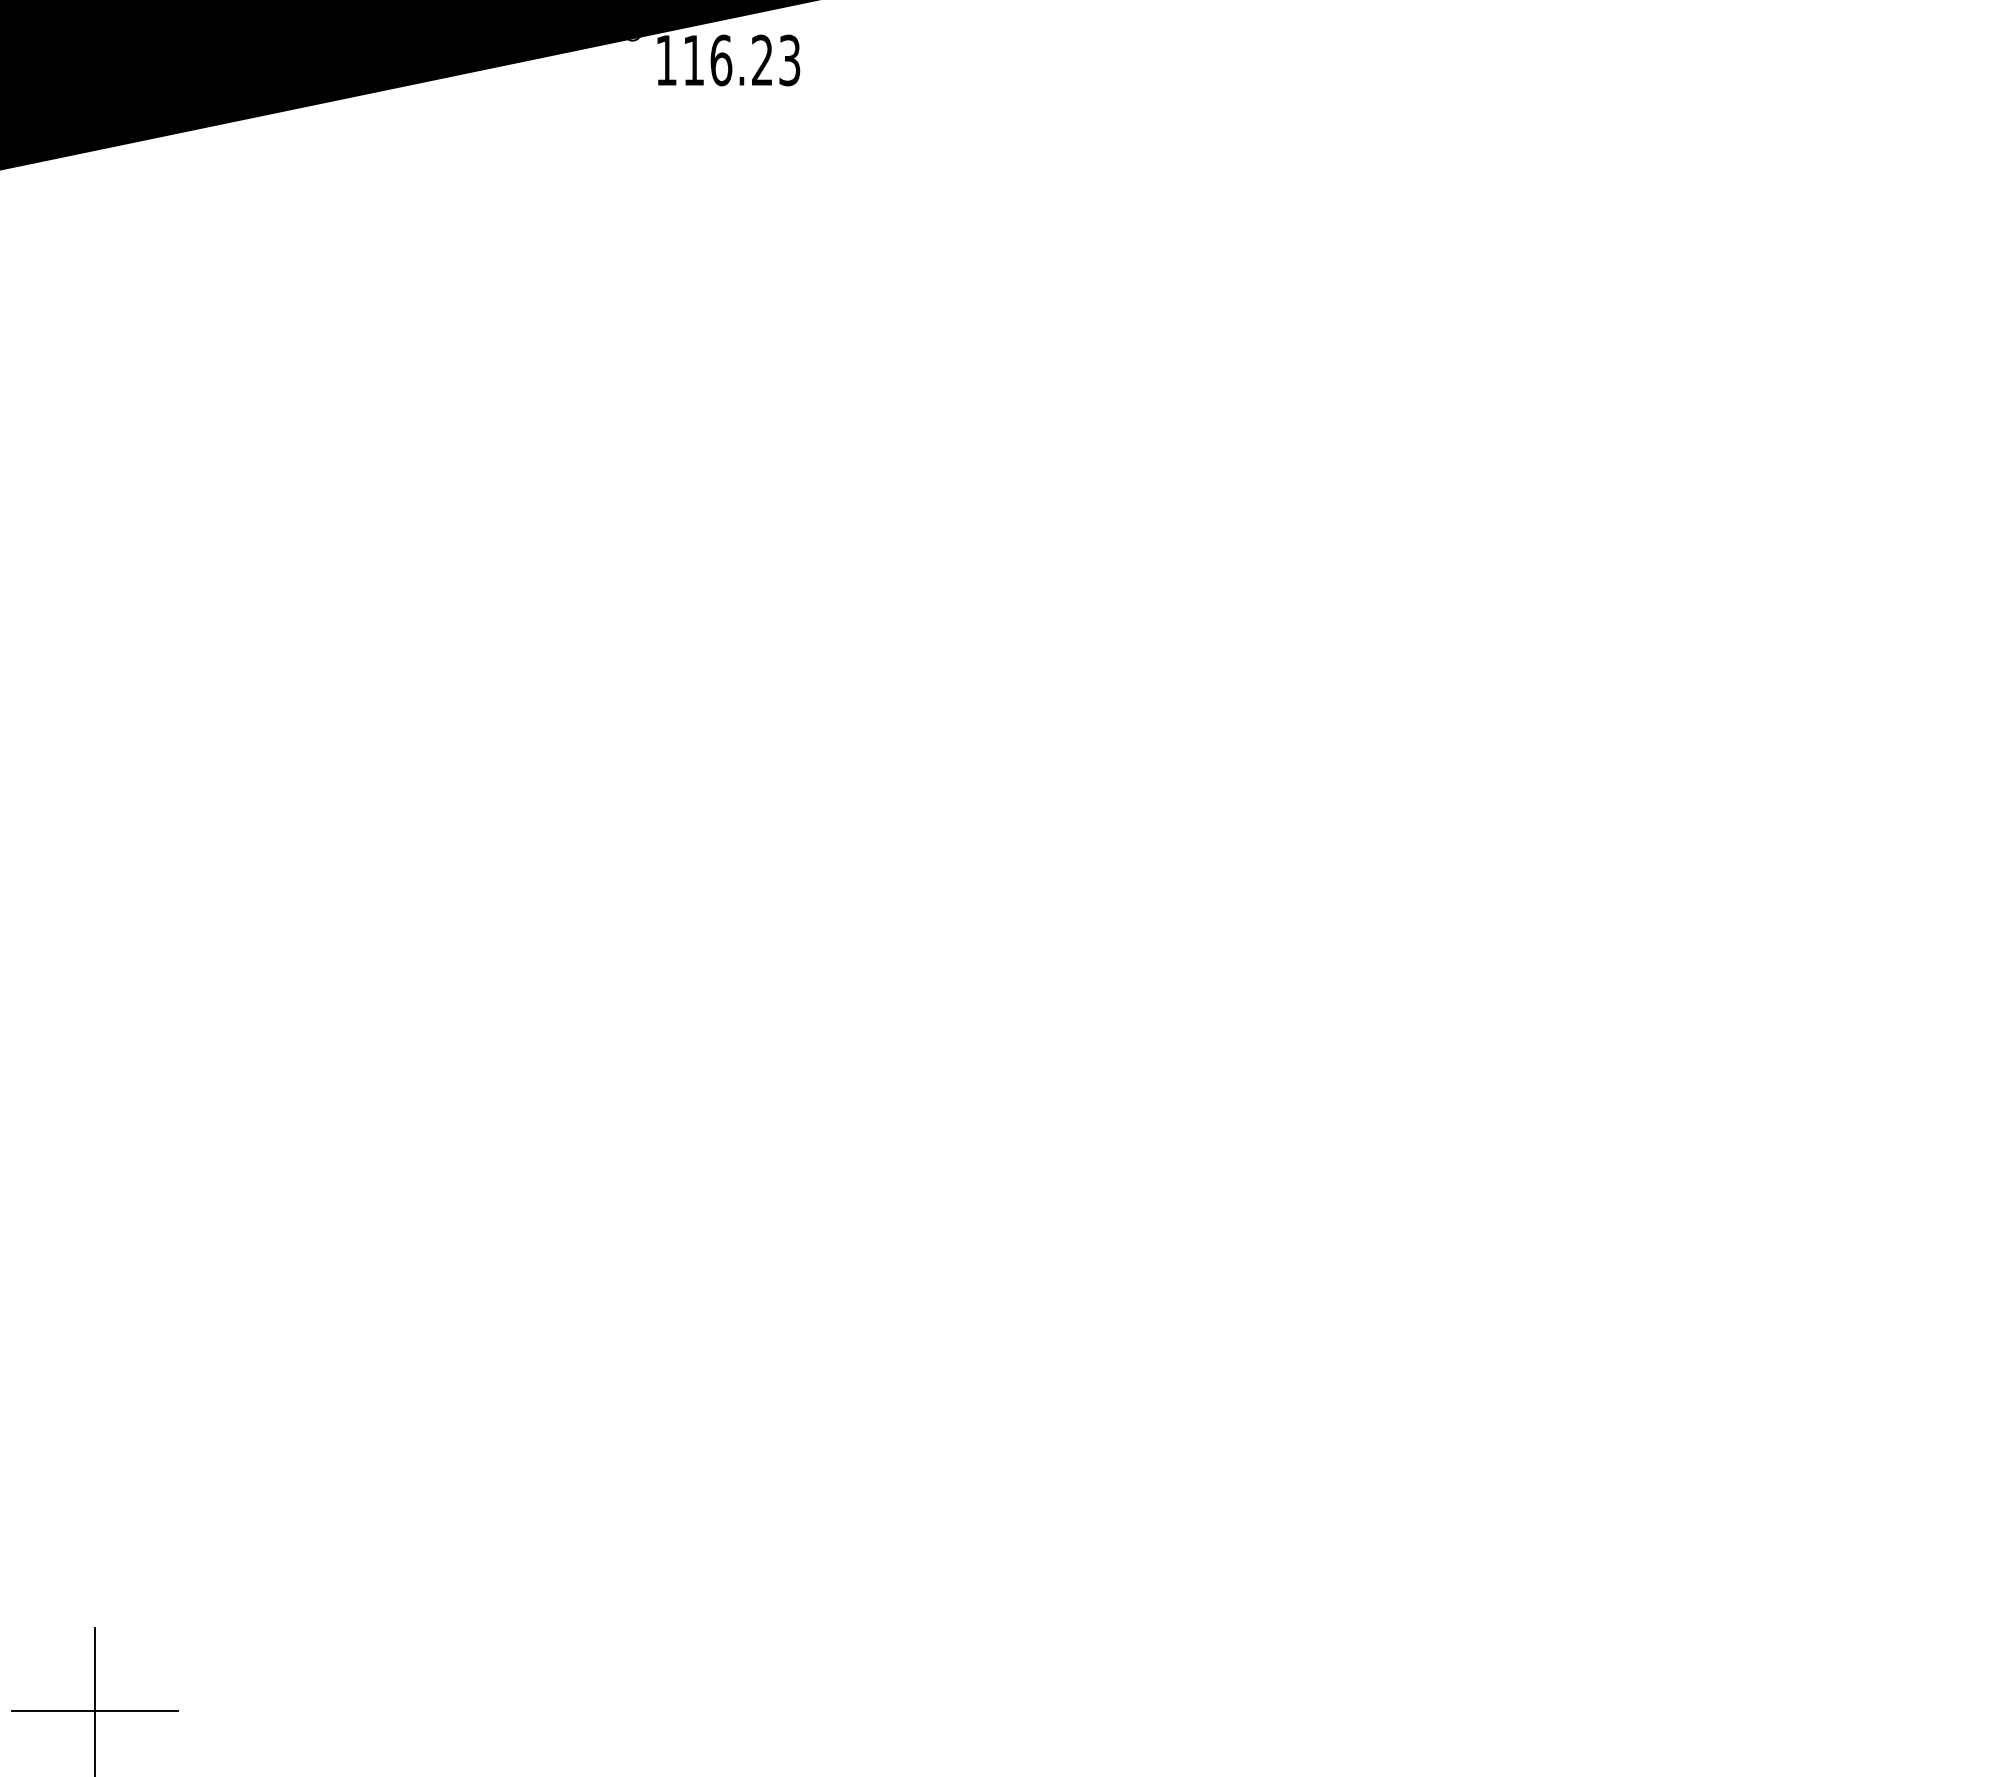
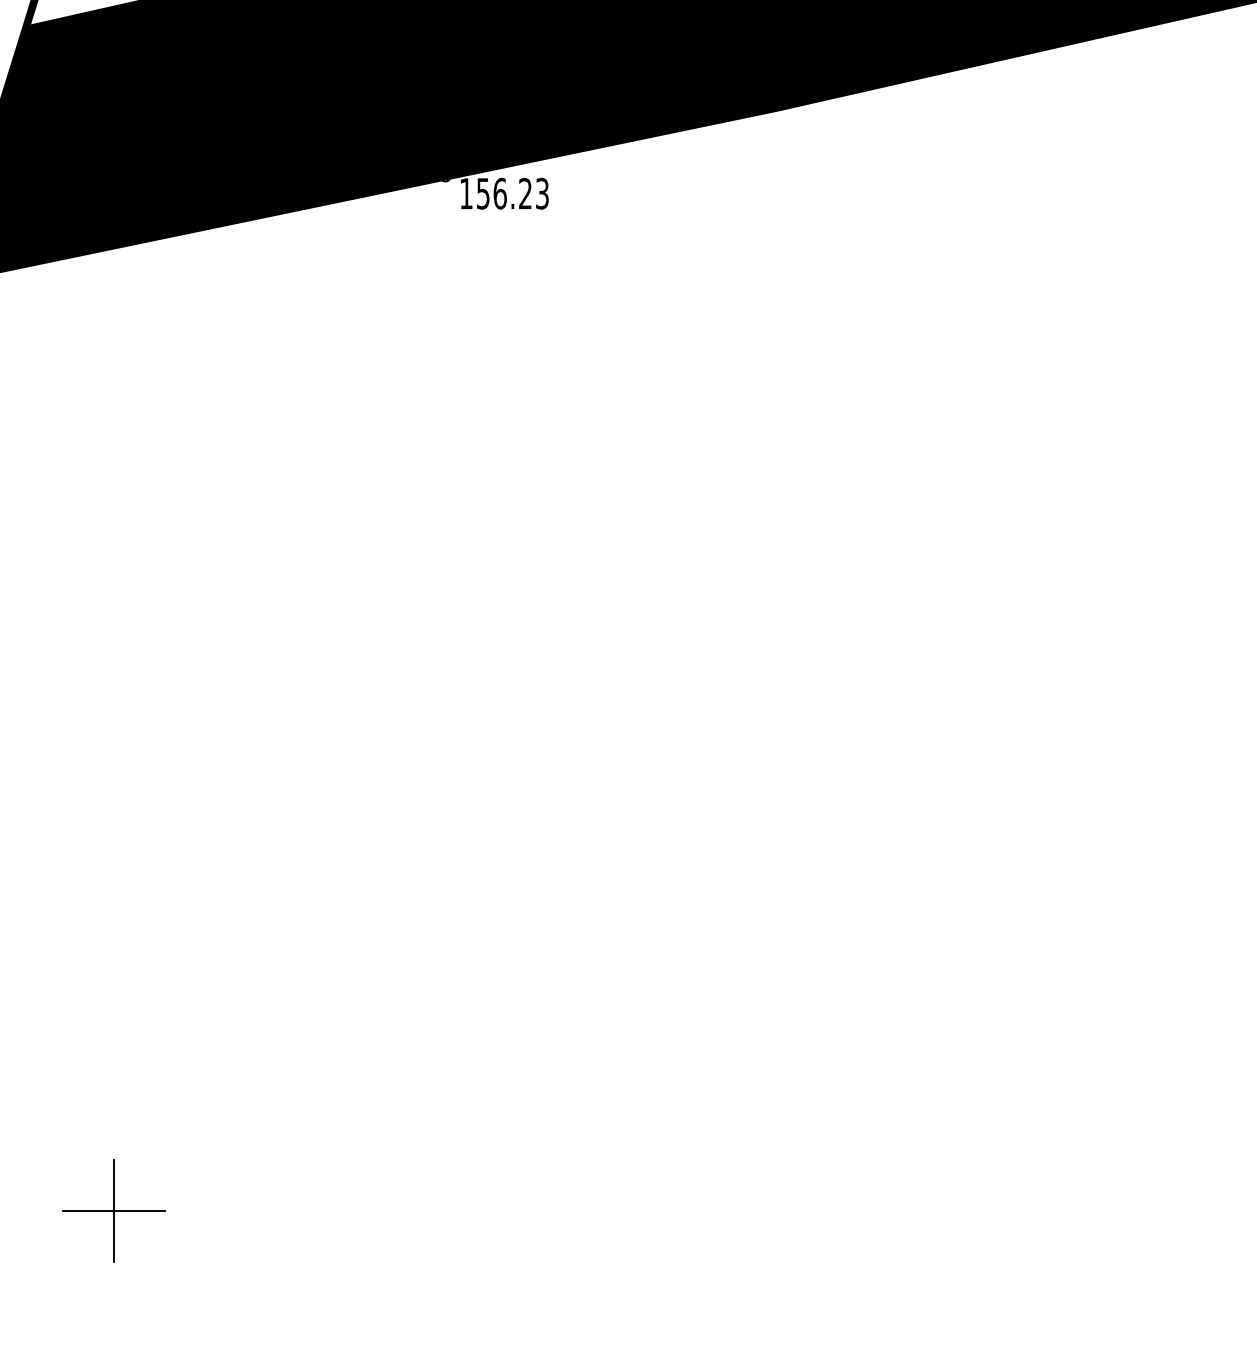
text: (694, 60) -> (483, 193), 116.23 -> 156.23

